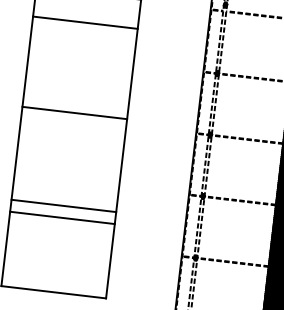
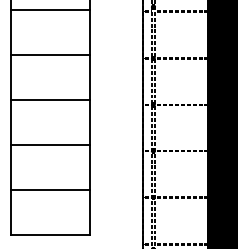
line: (84, 23) -> (50, 55), moved
line: (63, 206) -> (50, 145), moved
line: (61, 218) -> (50, 190), moved

